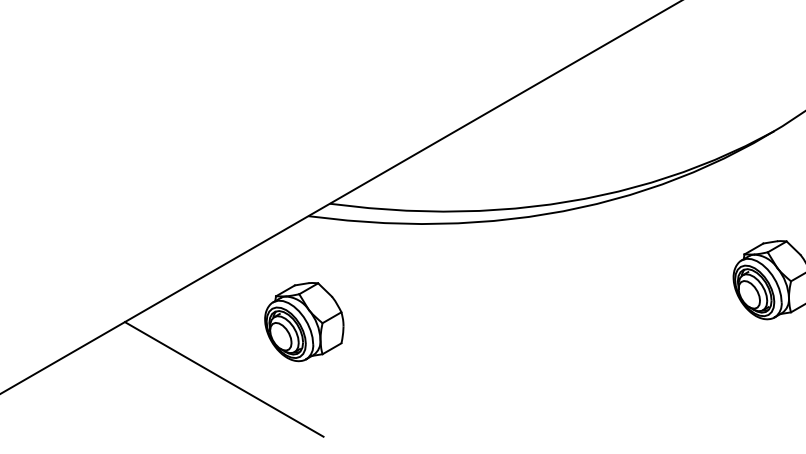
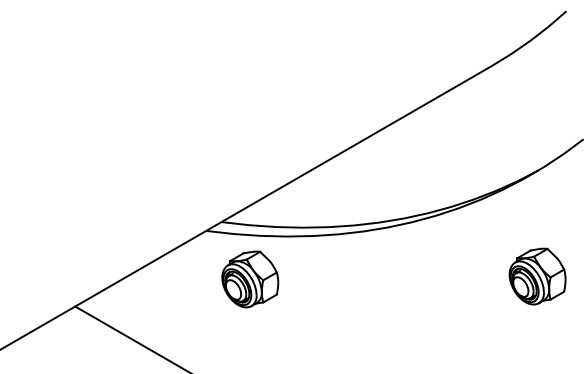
part: (304, 322) -> (250, 279), moved

